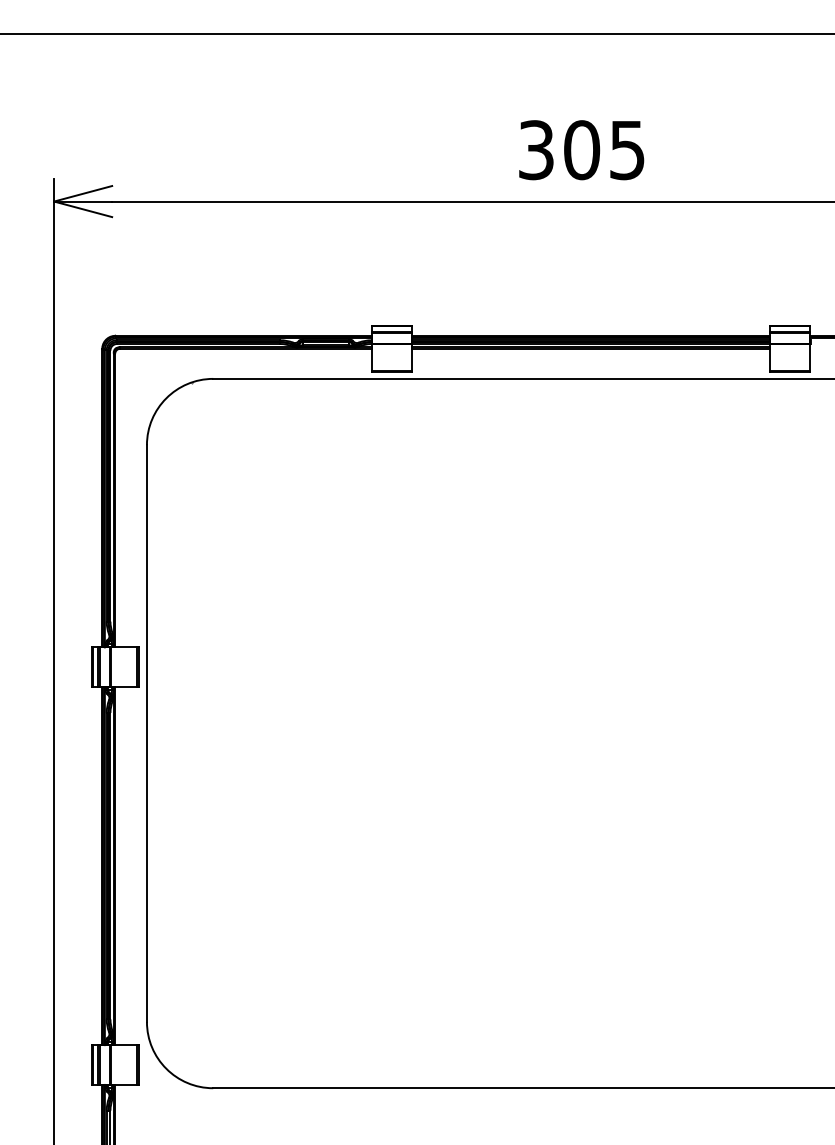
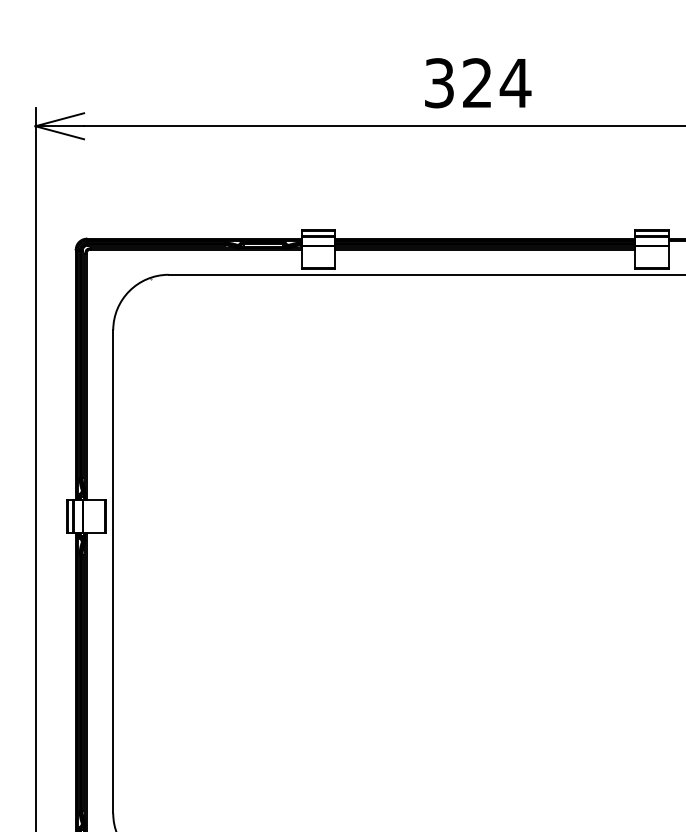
text: (605, 150) -> (497, 83), 305 -> 324

